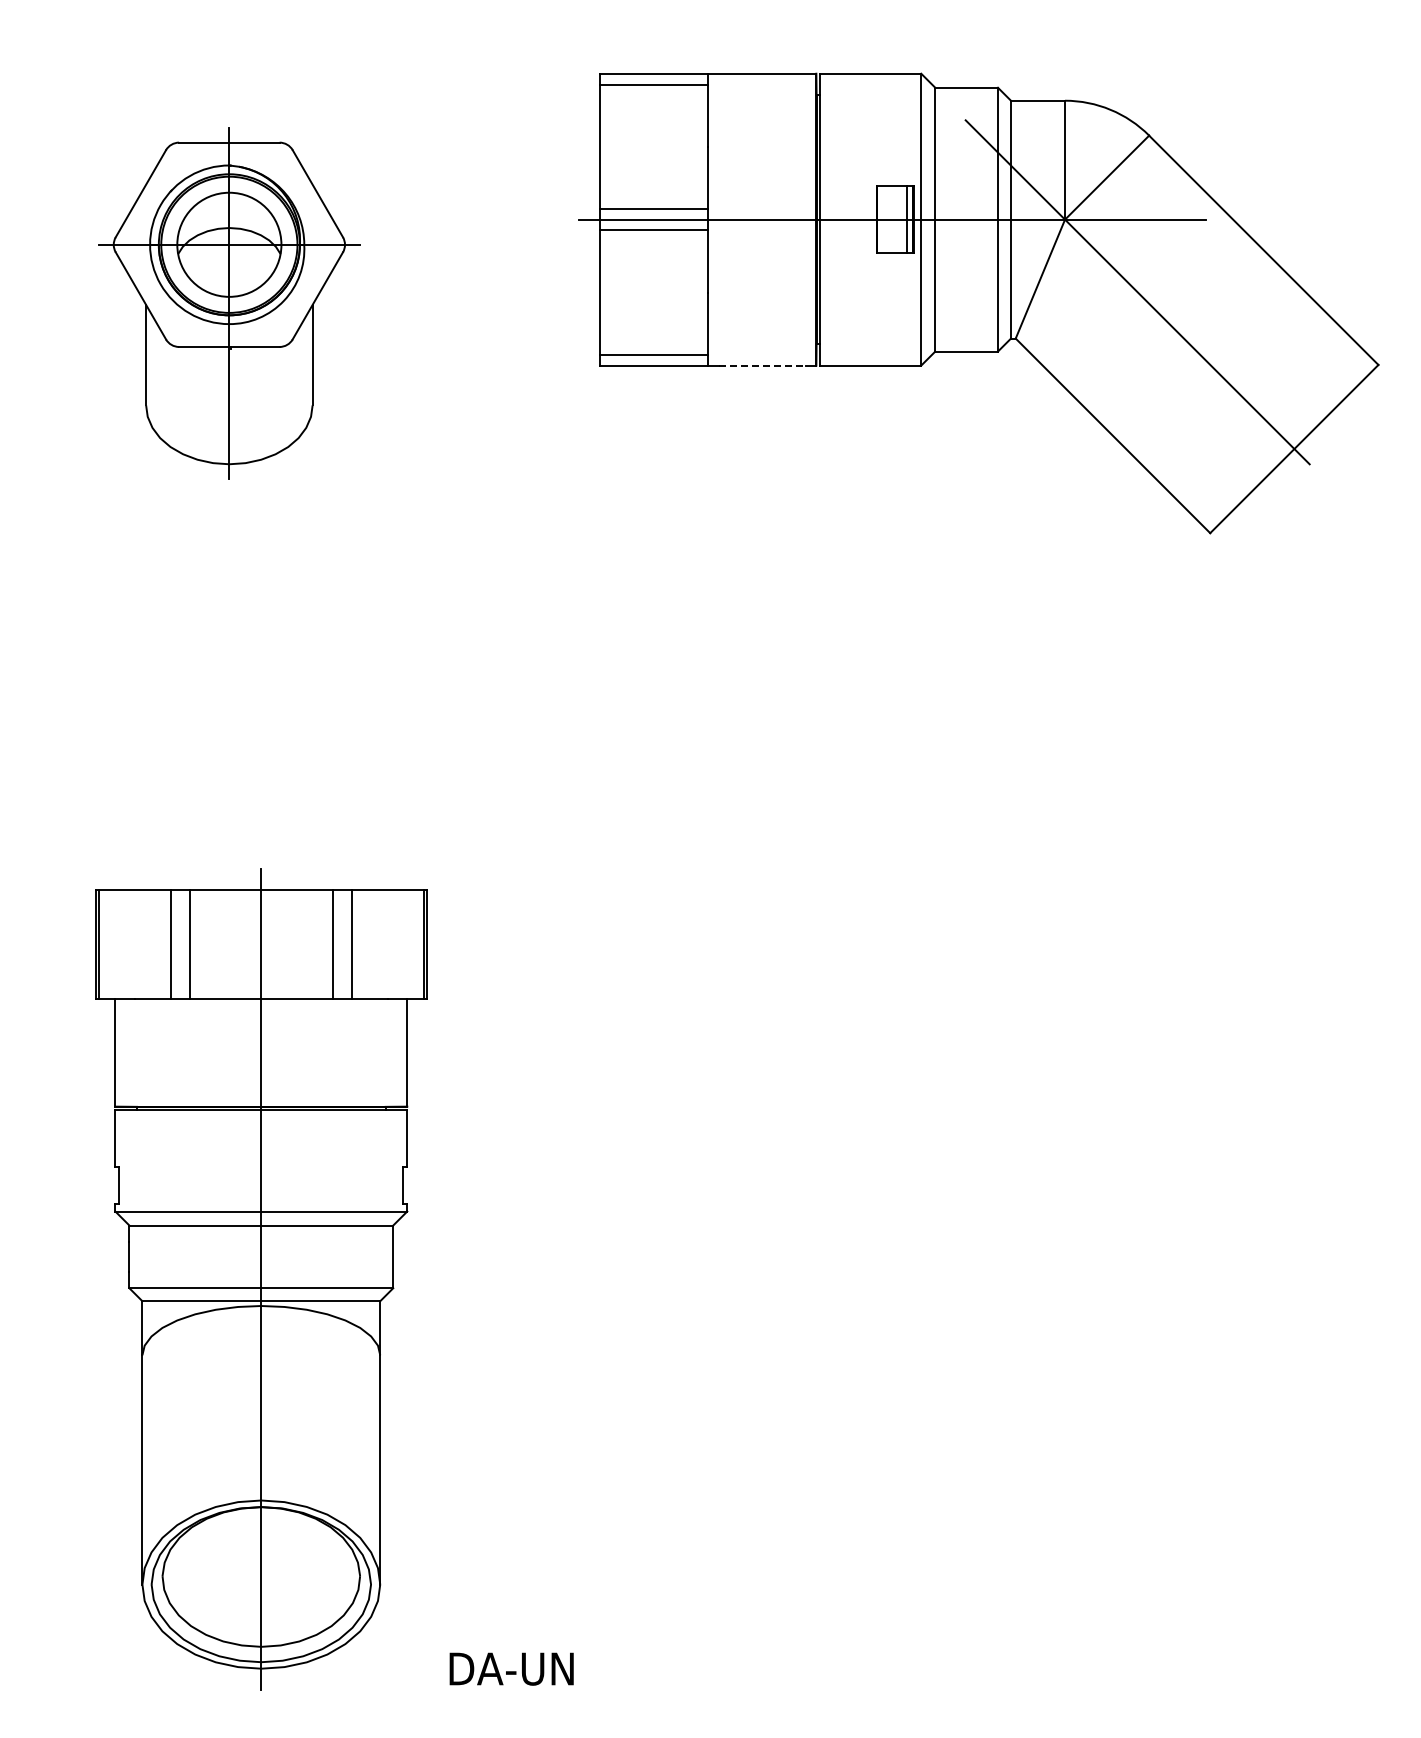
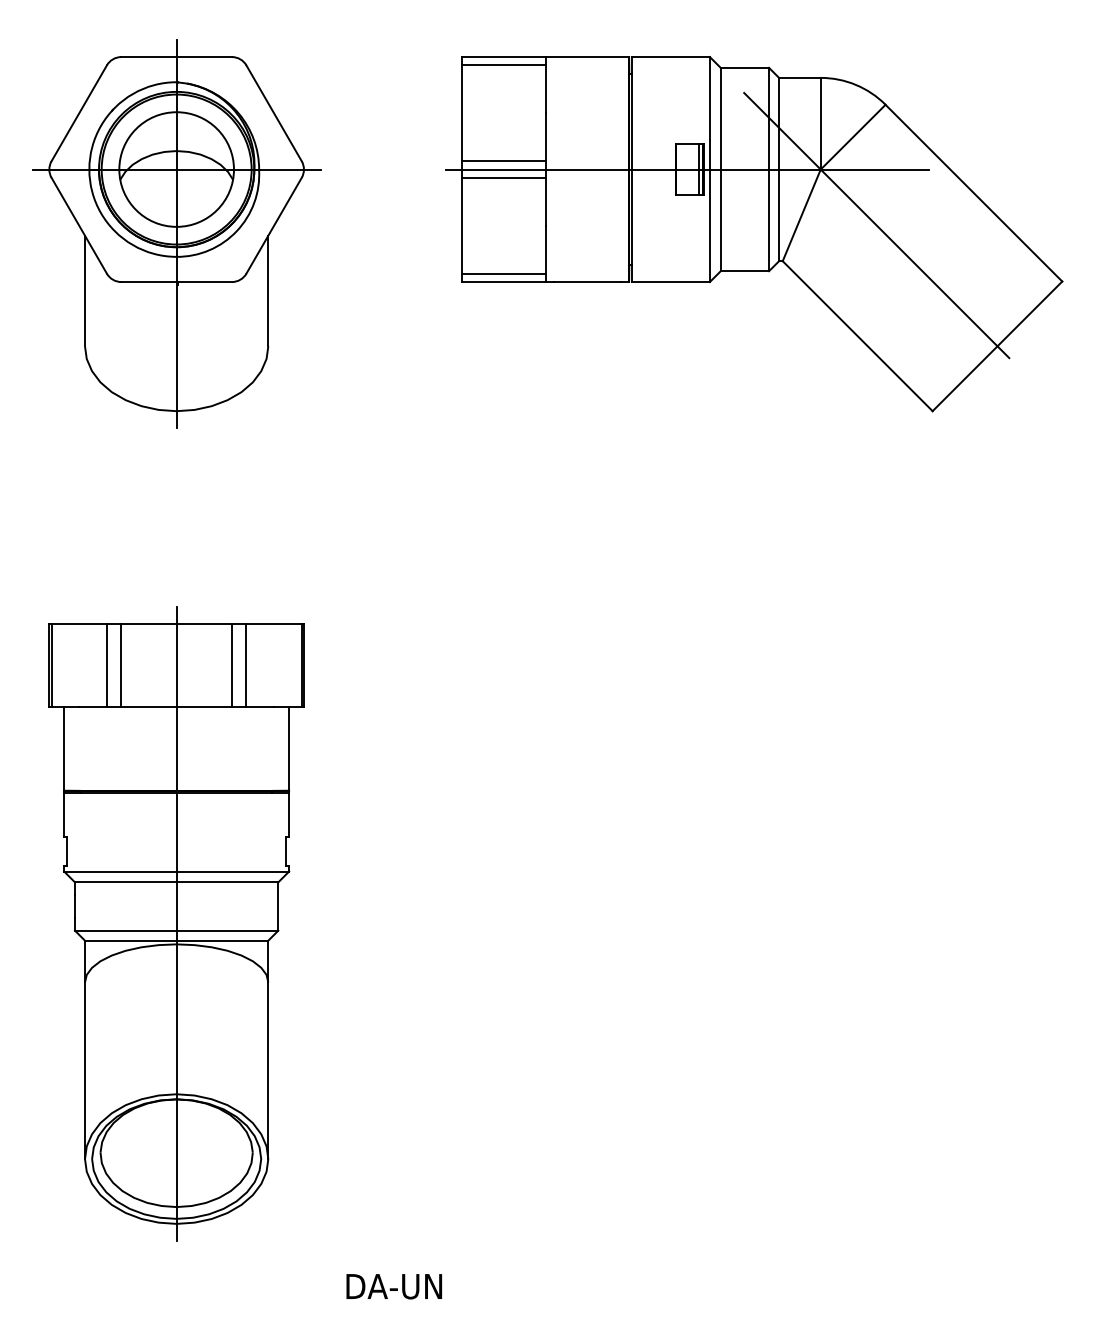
part: (229, 303) -> (176, 234), size x1.43
line: (762, 365) -> (587, 281), dashed -> solid
part: (261, 1279) -> (176, 923), moved

